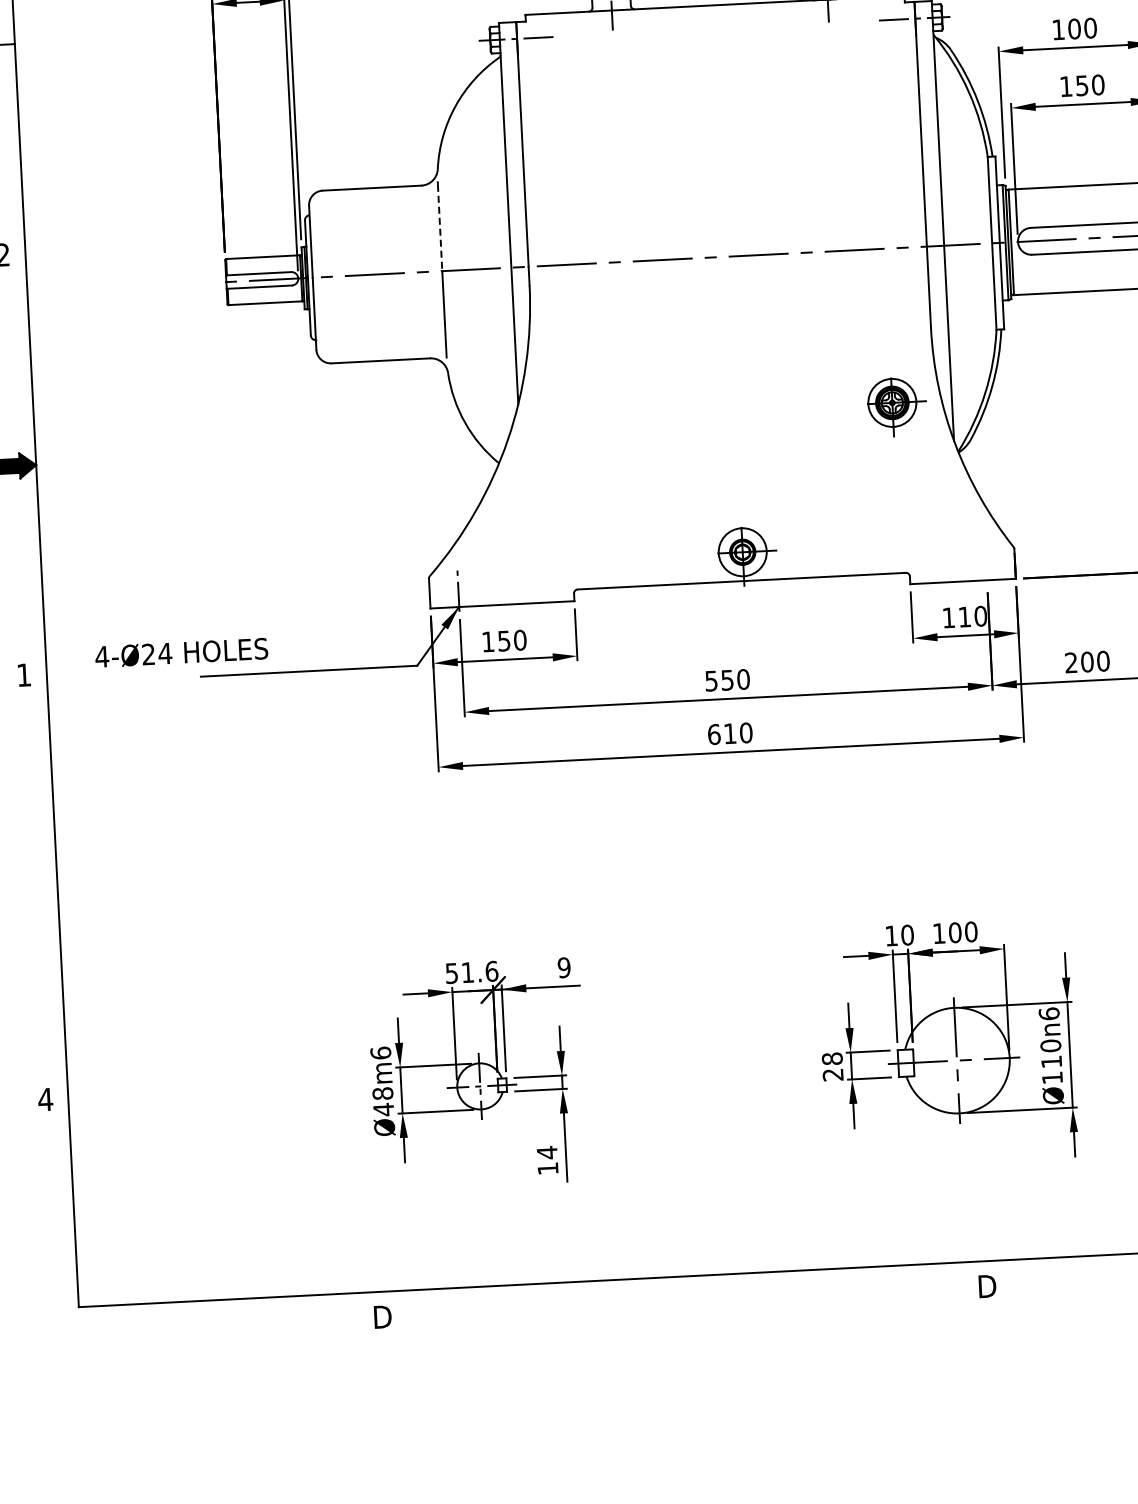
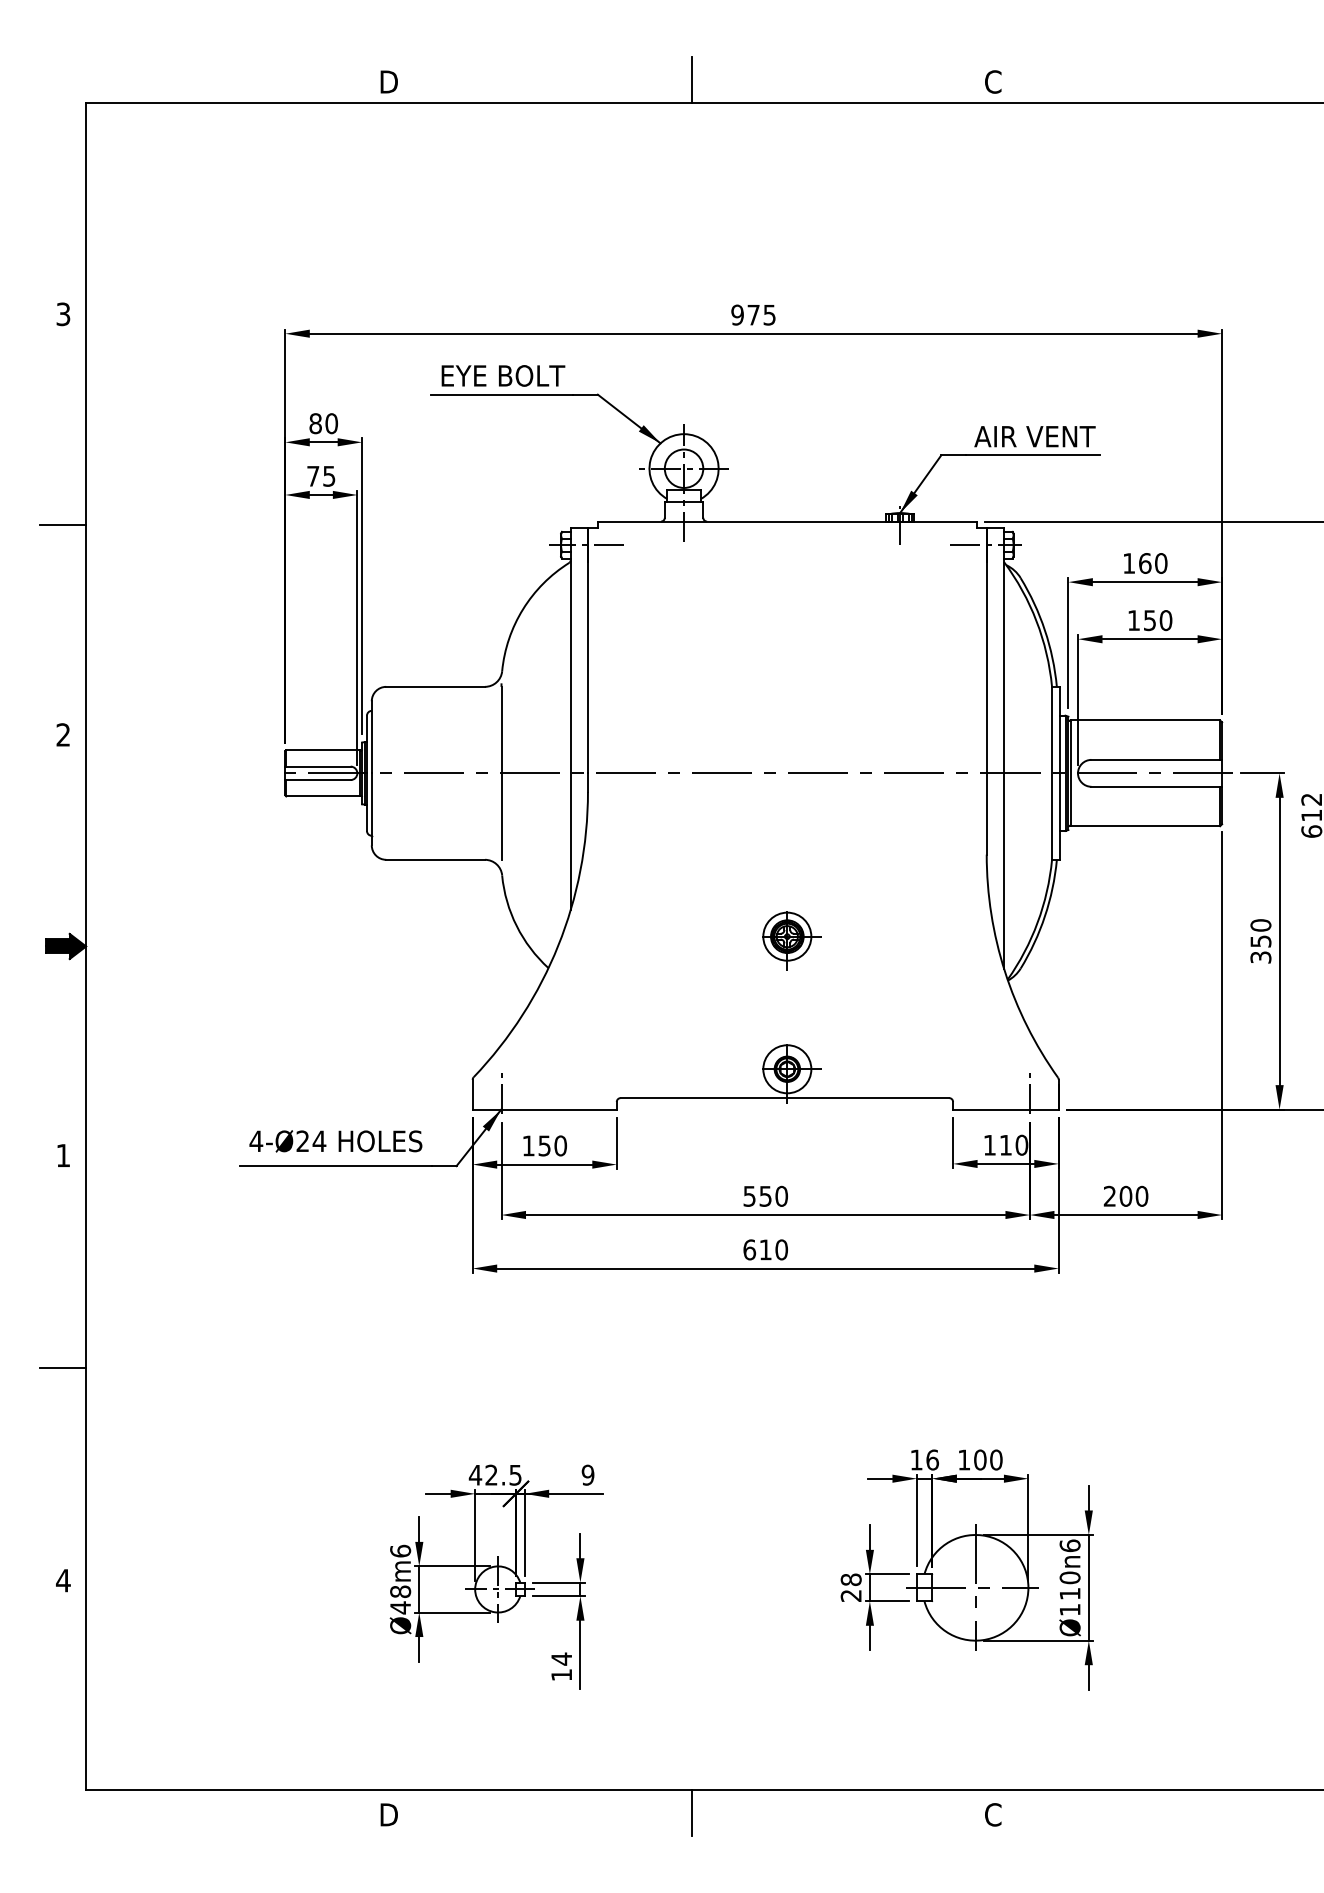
text: (1074, 29) -> (1145, 563), 100 -> 160
line: (440, 228) -> (501, 730), dashed -> solid
part: (896, 406) -> (791, 940), moved
line: (985, 564) -> (1029, 1093), added
text: (181, 653) -> (335, 1141), moved
line: (33, 887) -> (62, 1368), added
text: (907, 934) -> (932, 1459), 10 -> 16
text: (470, 971) -> (494, 1474), 51.6 -> 42.5
text: (987, 1286) -> (994, 1814), D -> C
line: (685, 1299) -> (692, 1812), added

